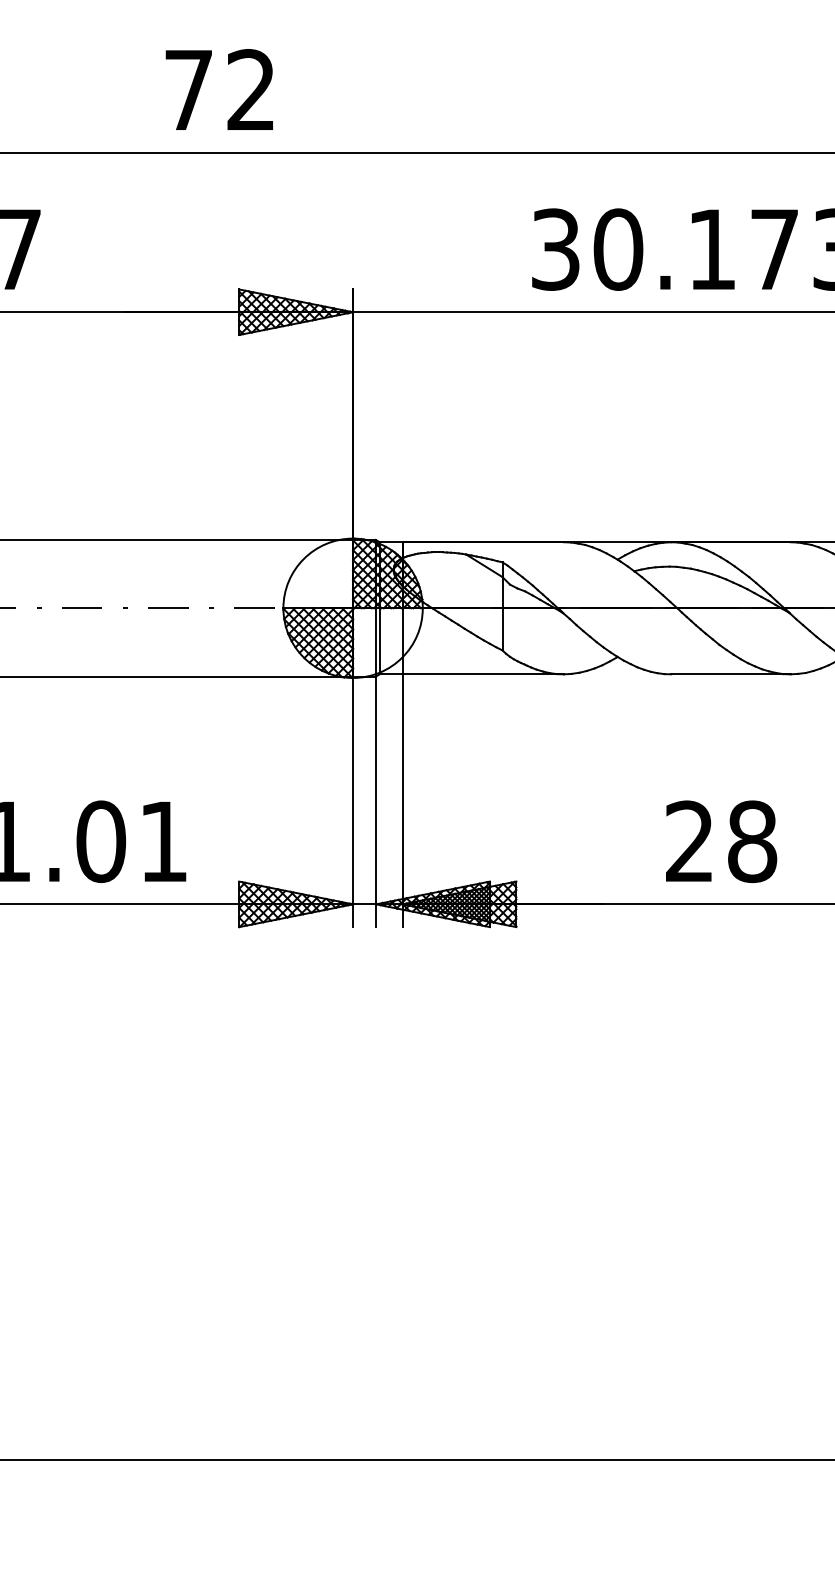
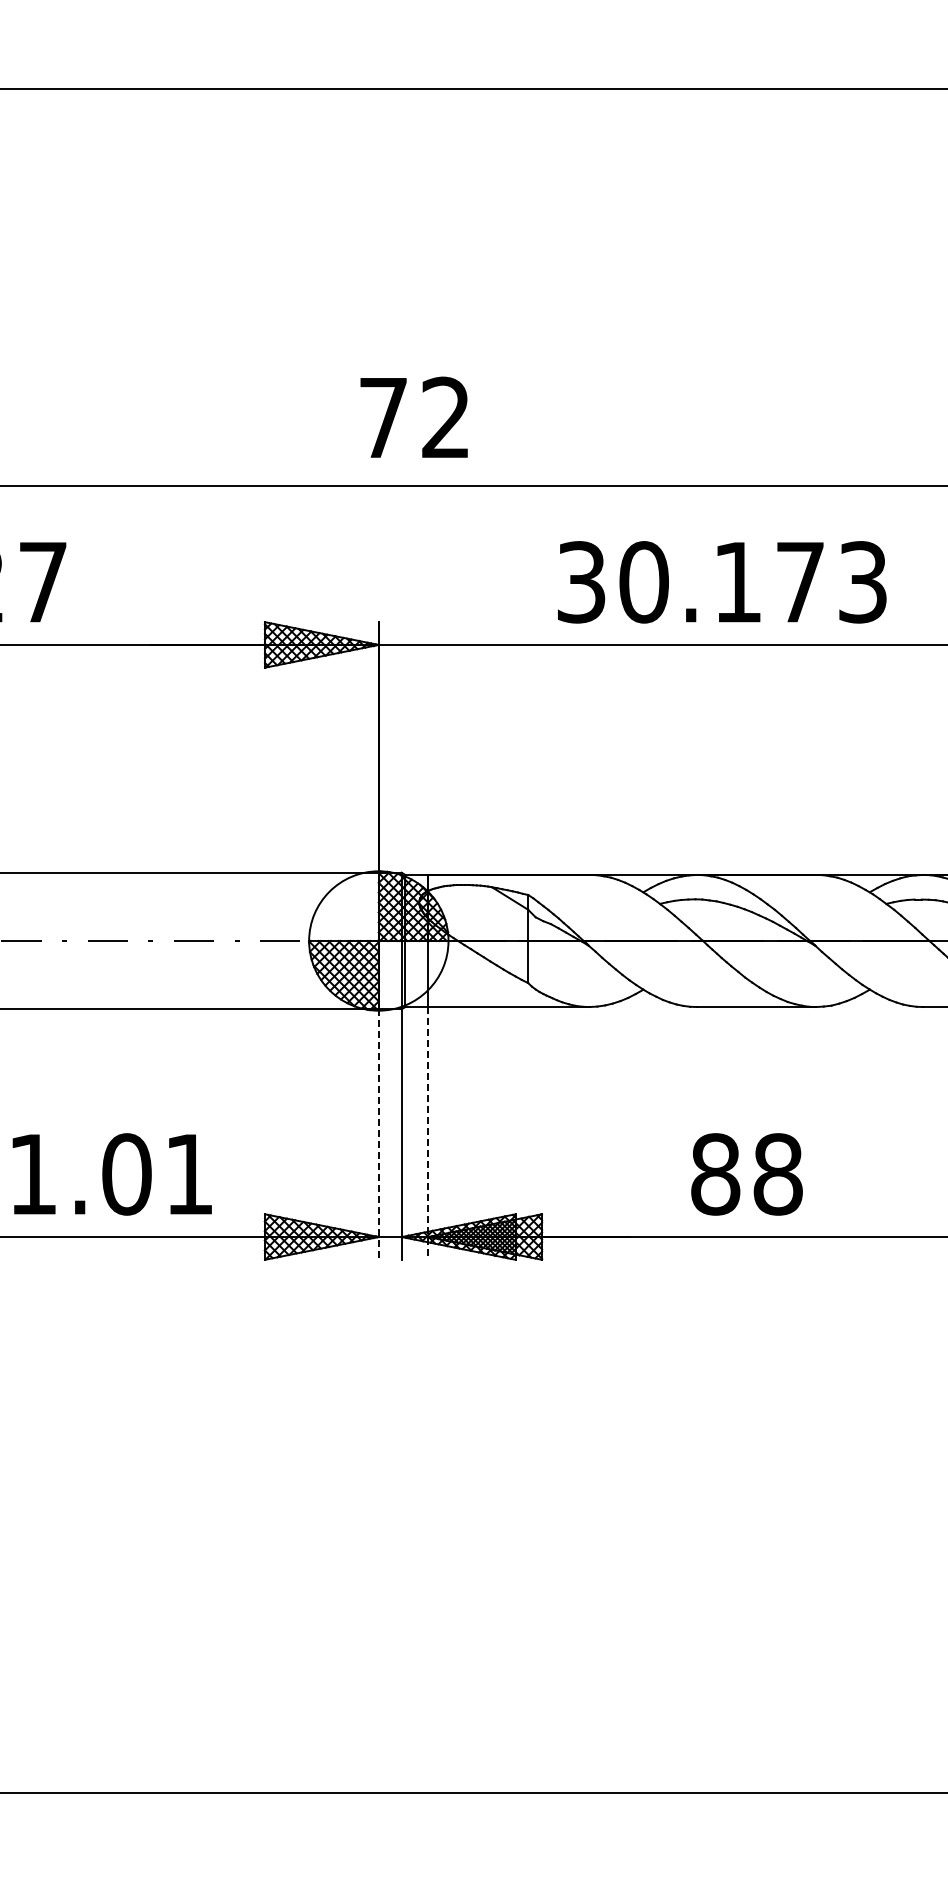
text: (218, 88) -> (413, 416), moved
line: (402, 800) -> (428, 1133), solid -> dashed
line: (352, 802) -> (378, 1135), solid -> dashed
text: (689, 841) -> (715, 1174), 28 -> 88

